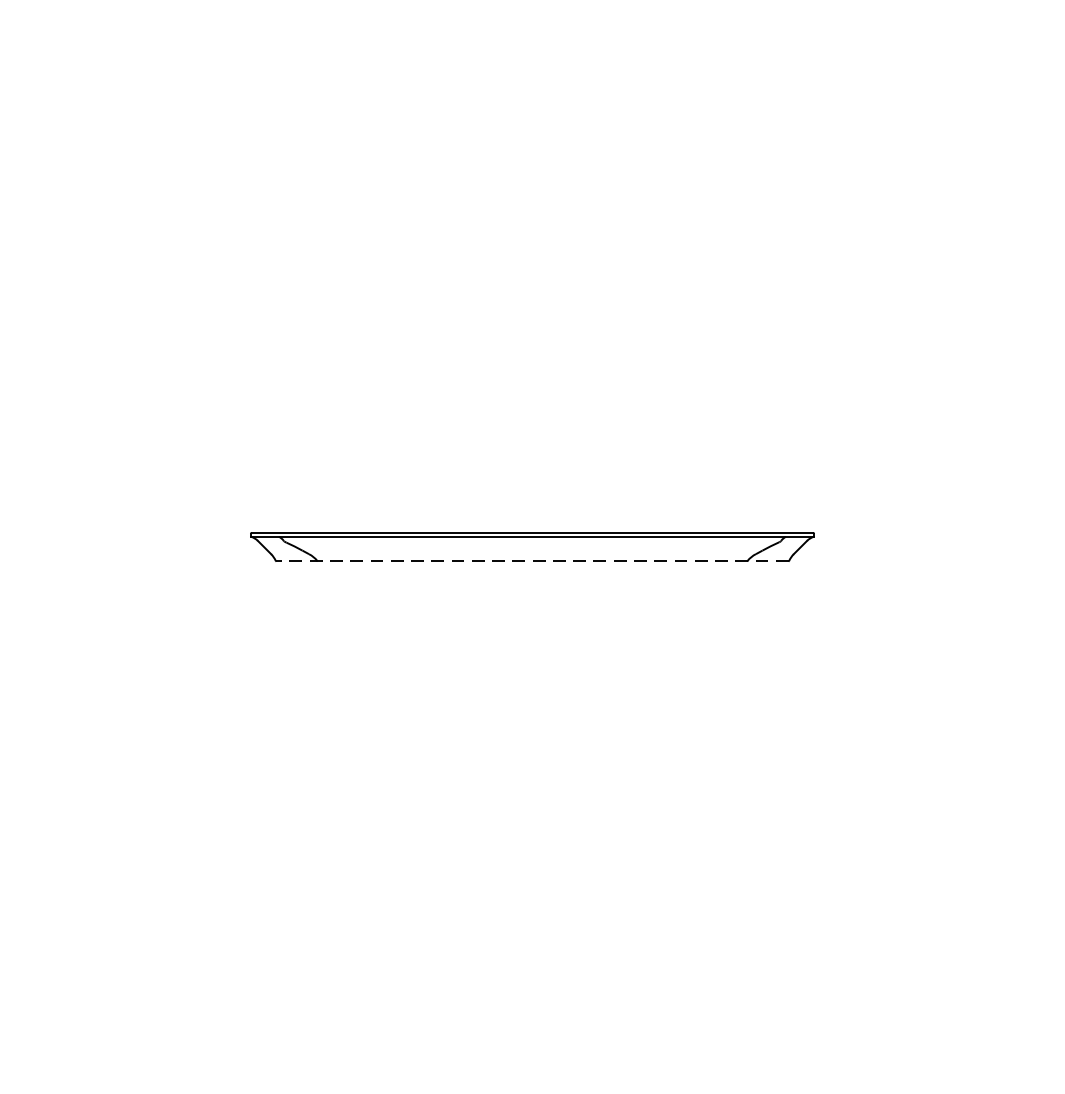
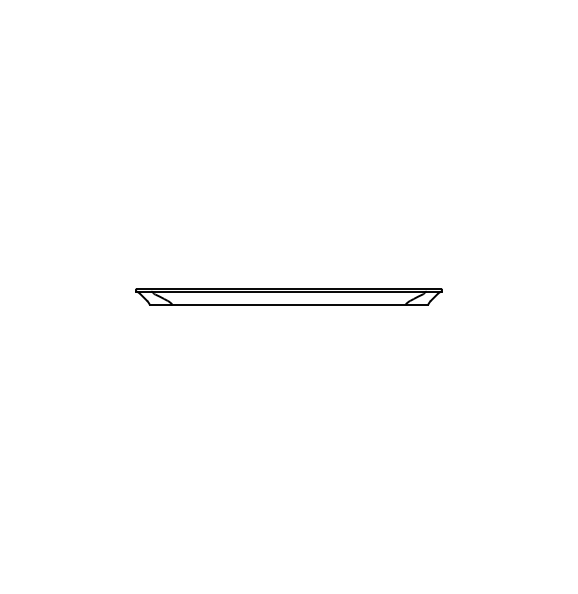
line: (531, 560) -> (288, 304), dashed -> solid

